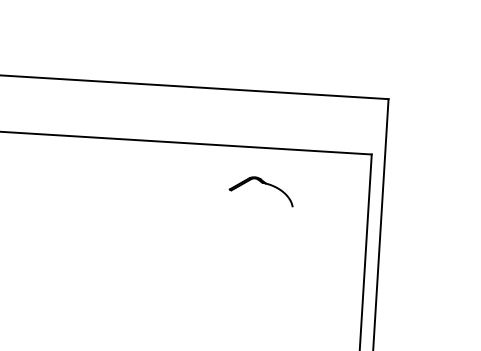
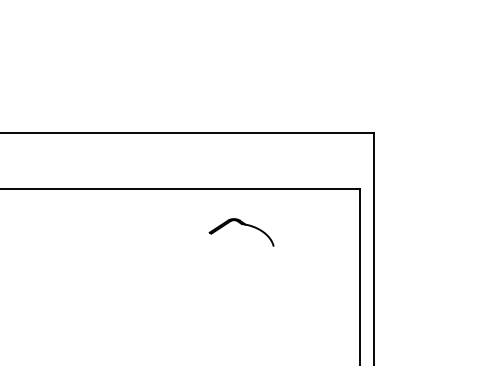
part: (262, 184) -> (242, 225), moved

